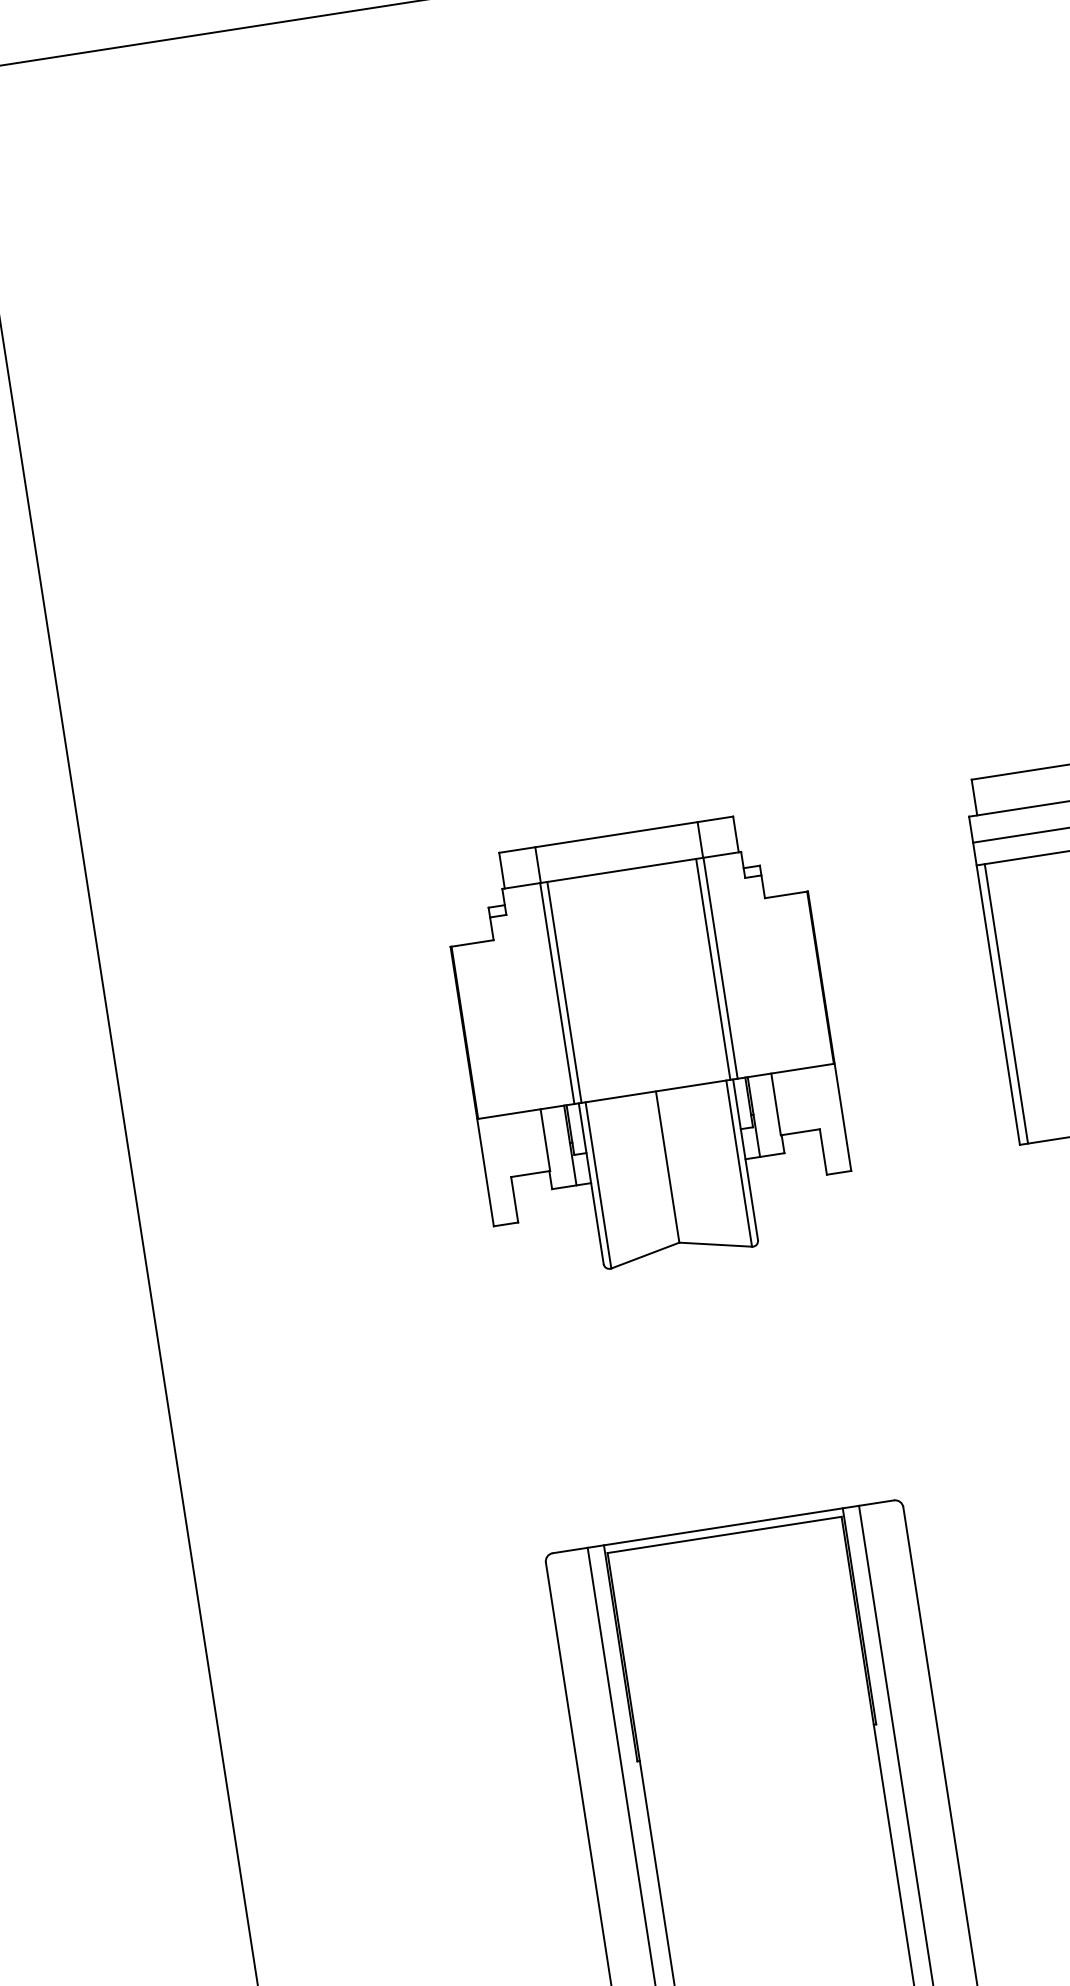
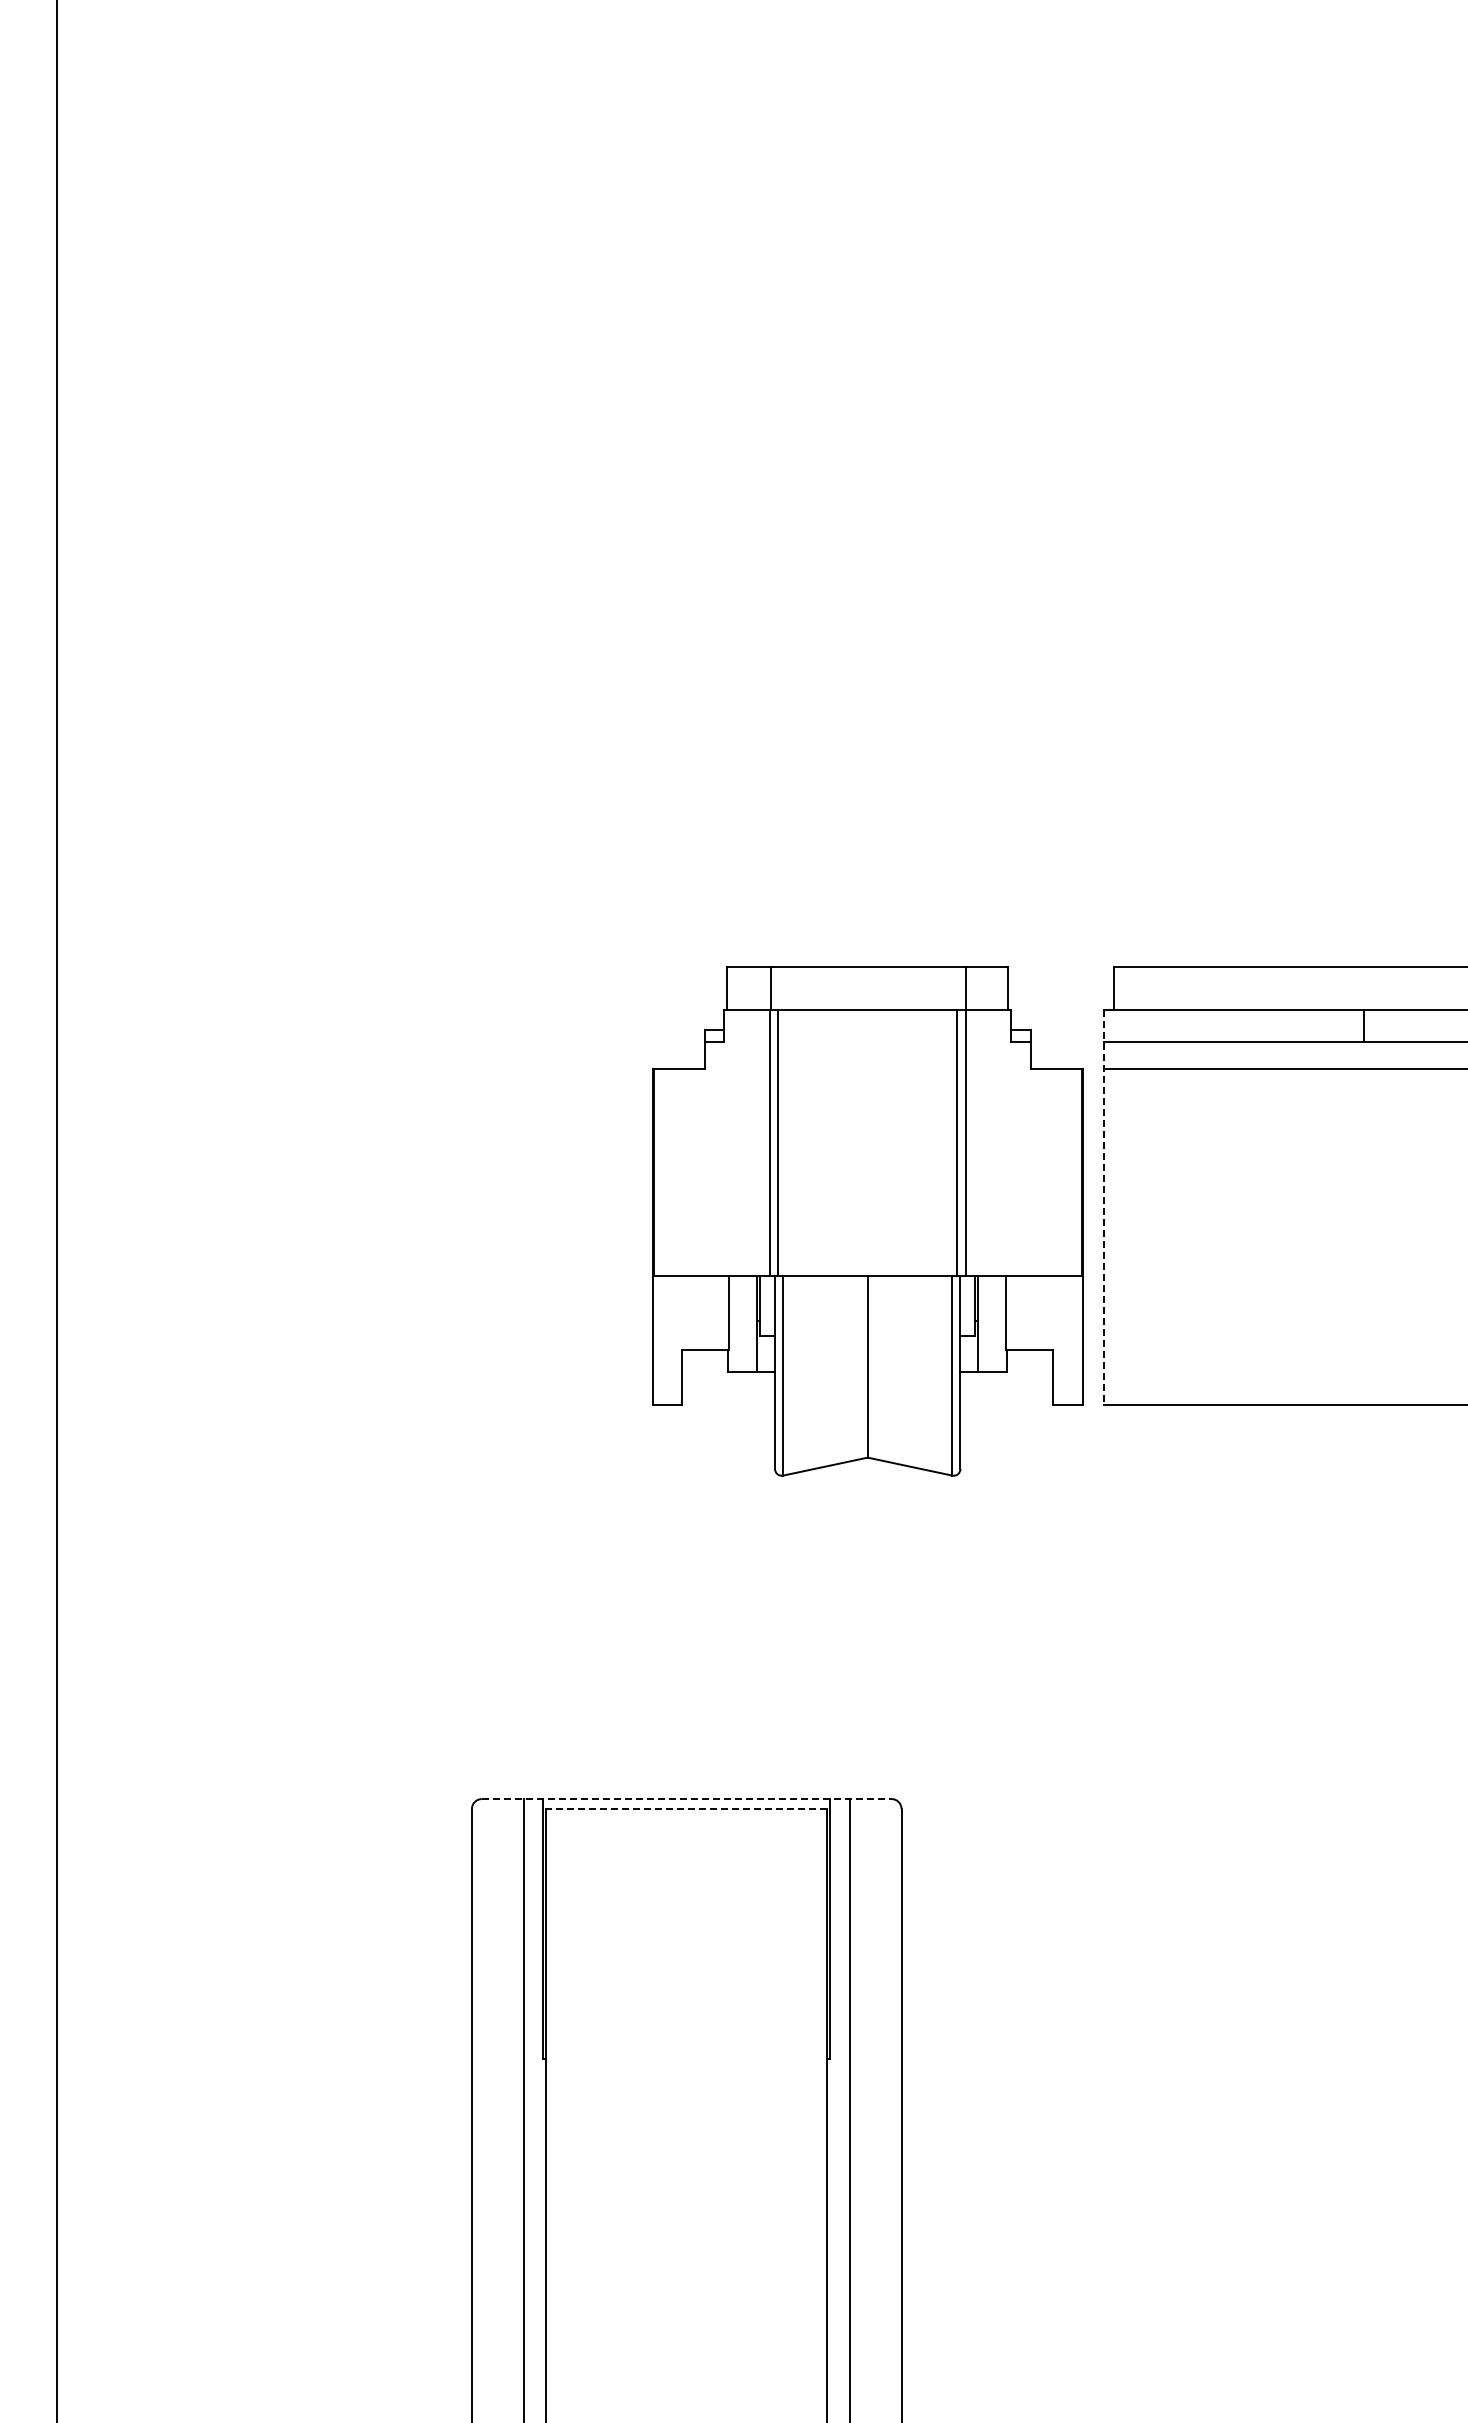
line: (994, 981) -> (1104, 1208), solid -> dashed
line: (1006, 1003) -> (1113, 1236), removed
part: (648, 1046) -> (867, 1221), moved
line: (723, 1527) -> (686, 1799), solid -> dashed
line: (724, 1534) -> (686, 1808), solid -> dashed

